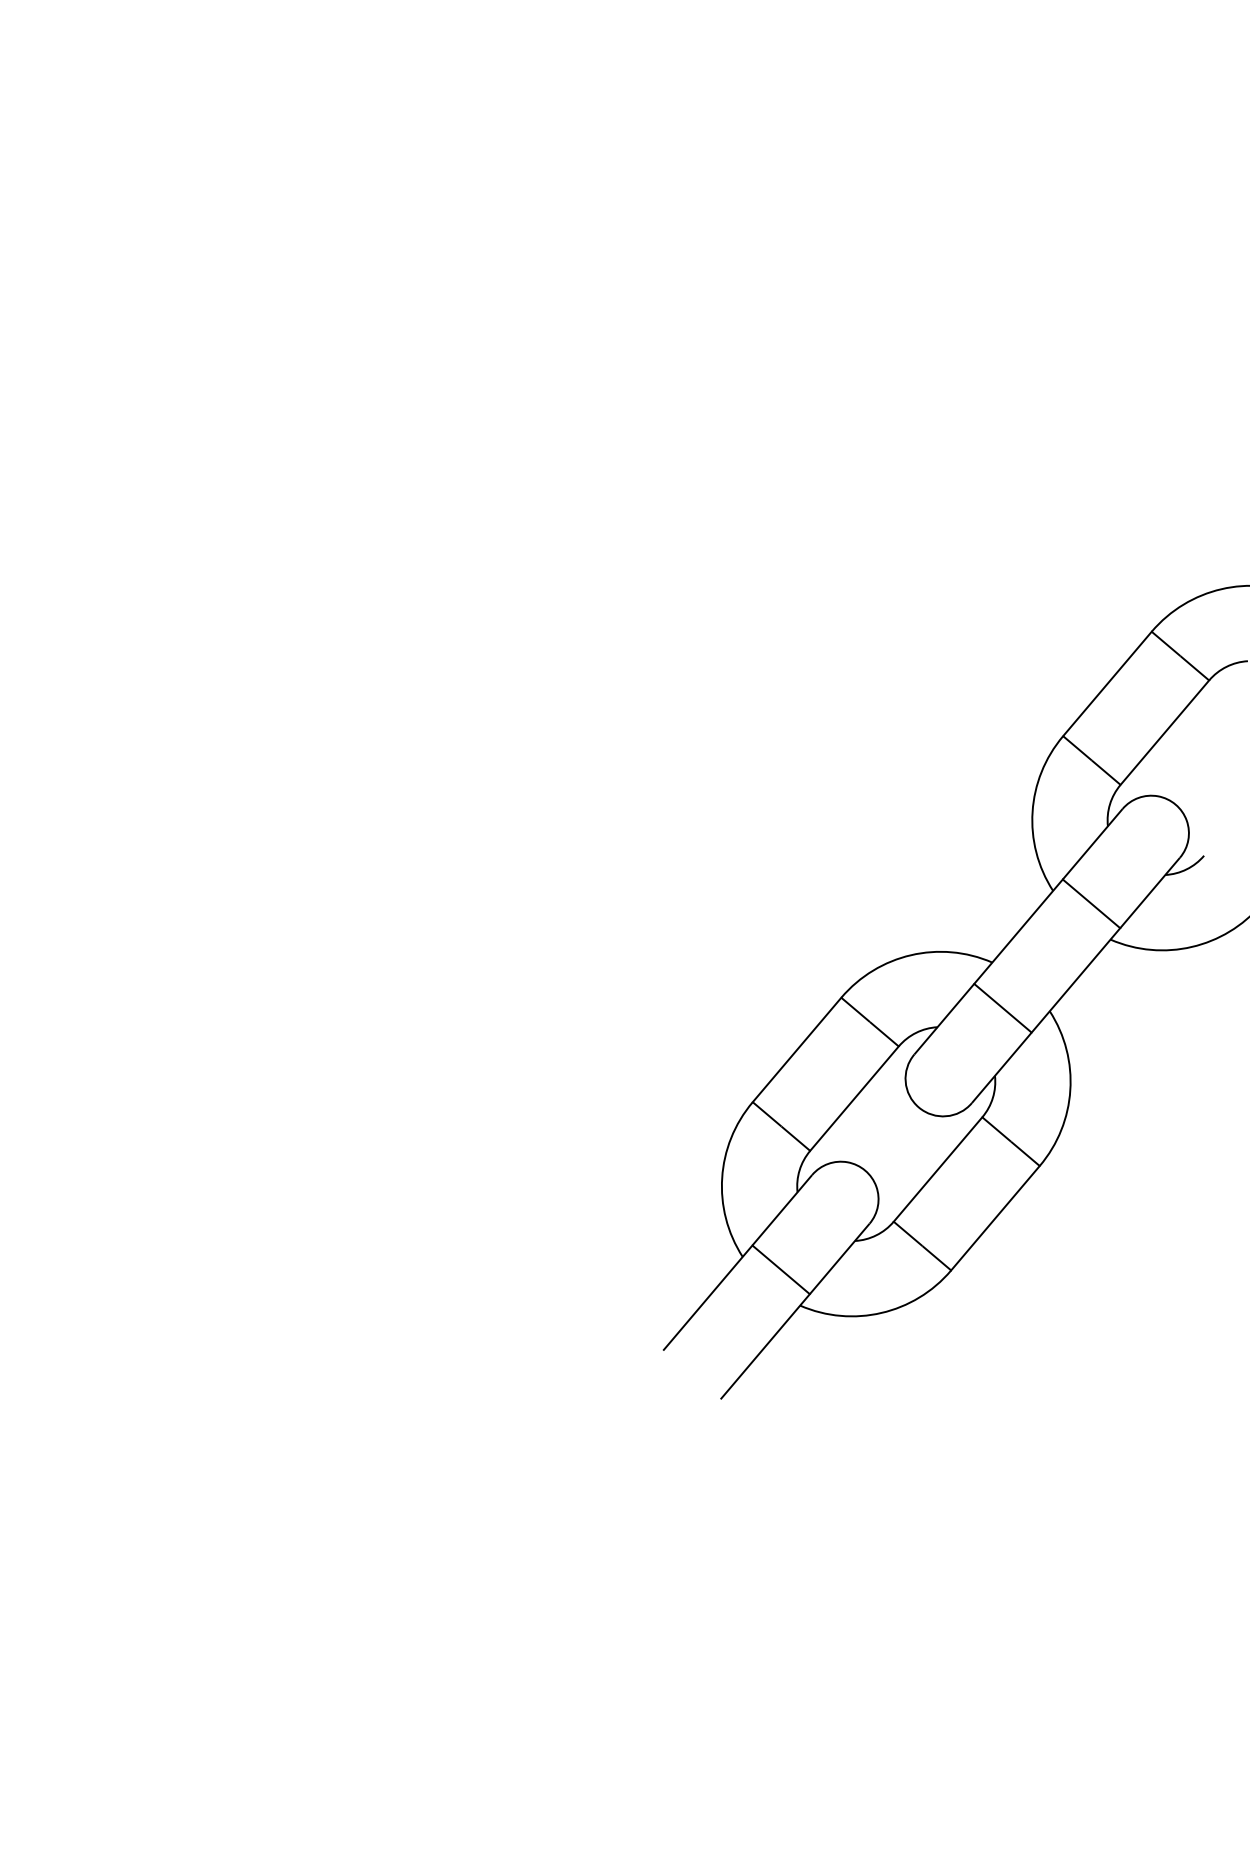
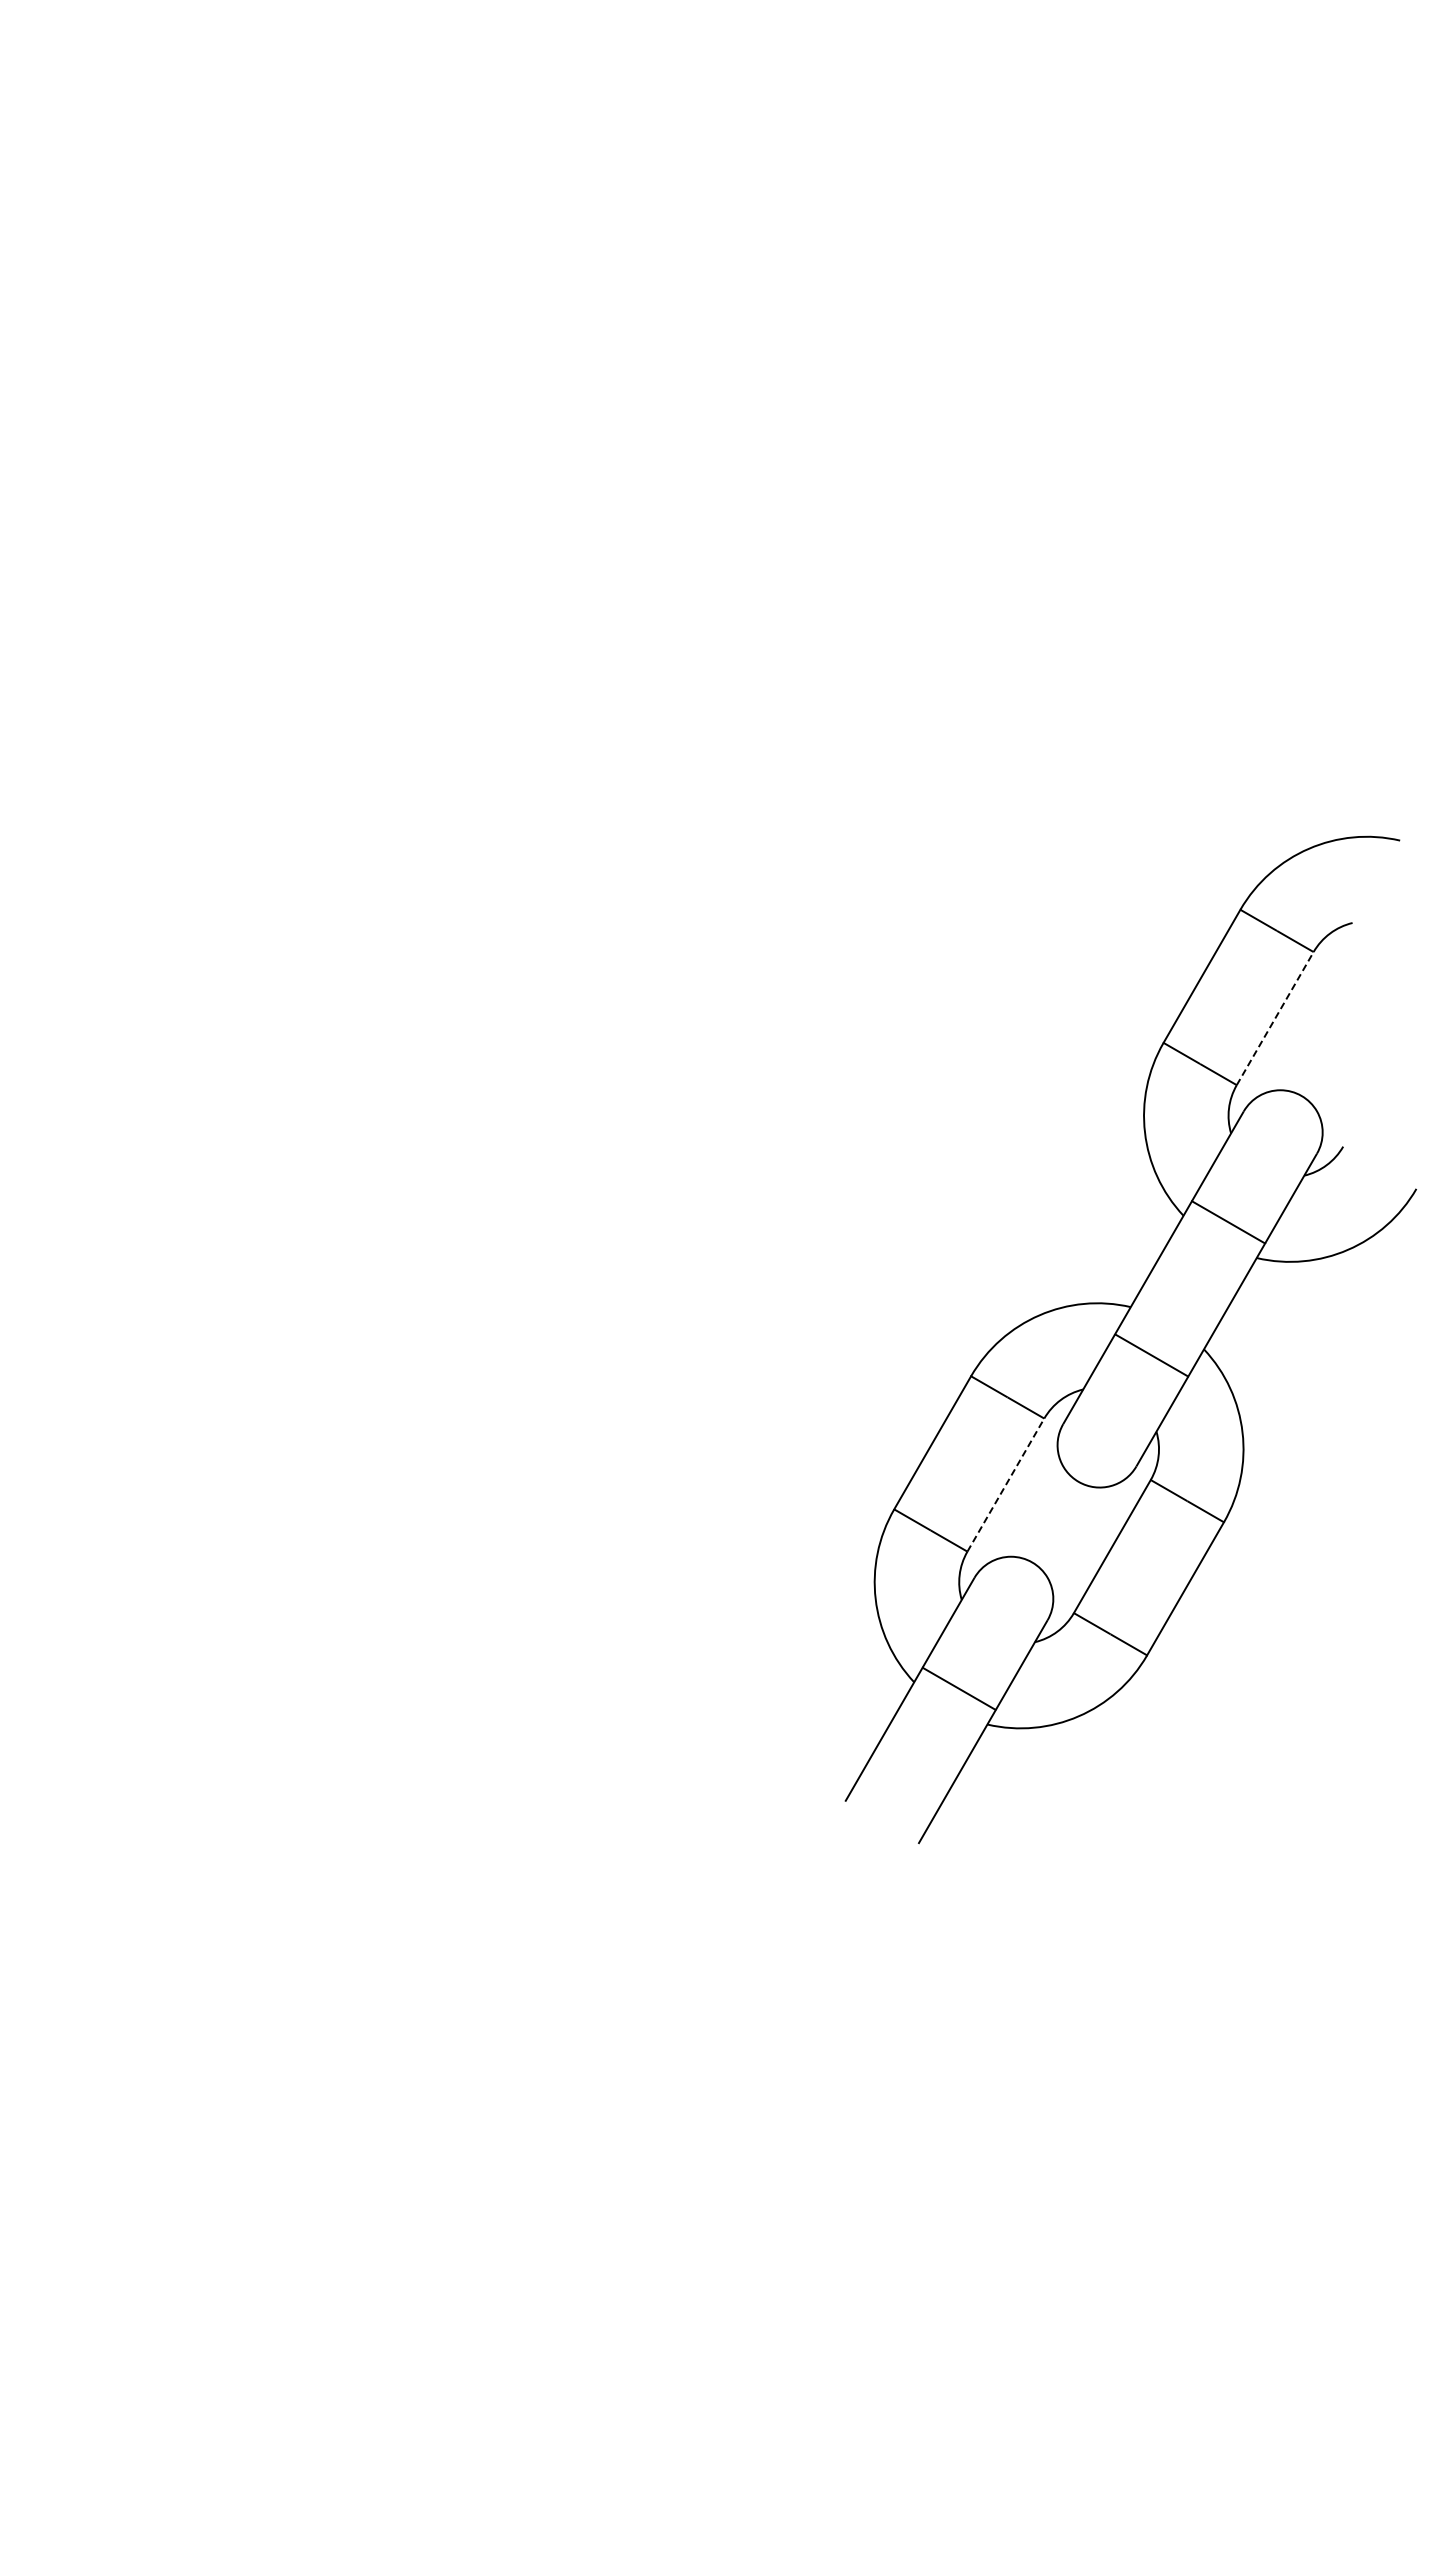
line: (1165, 732) -> (1275, 1018), solid -> dashed
line: (854, 1098) -> (1005, 1485), solid -> dashed

